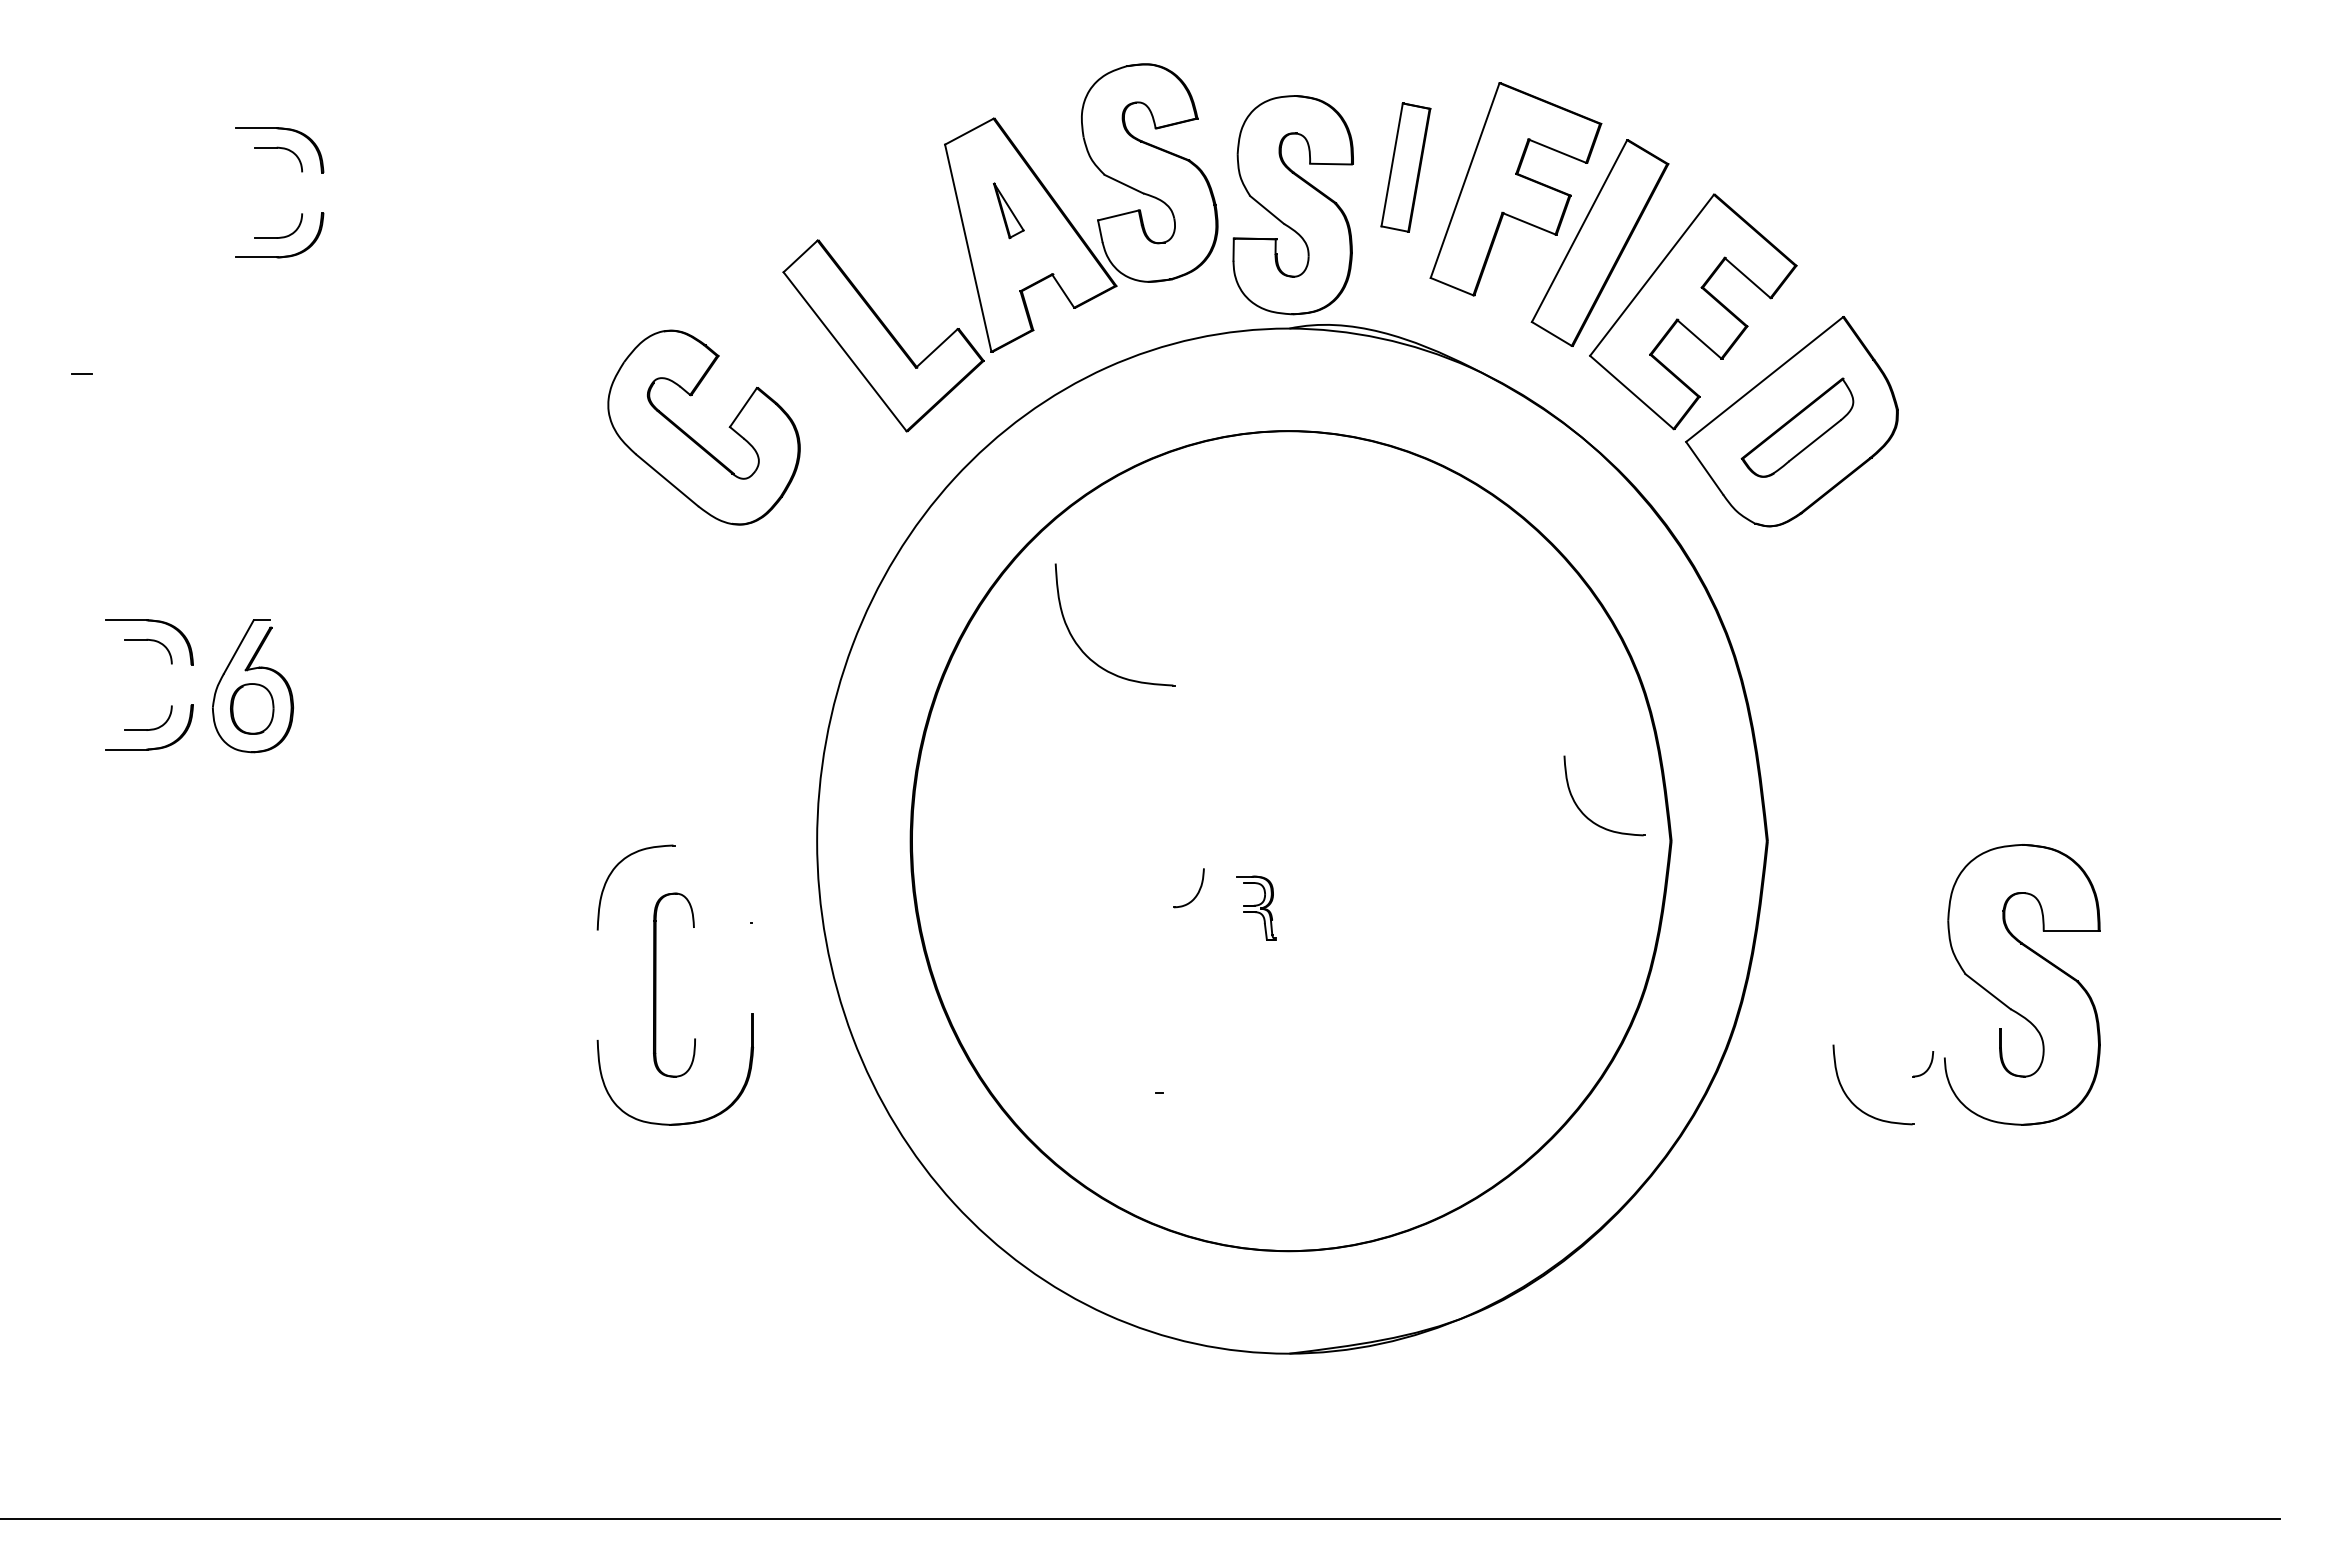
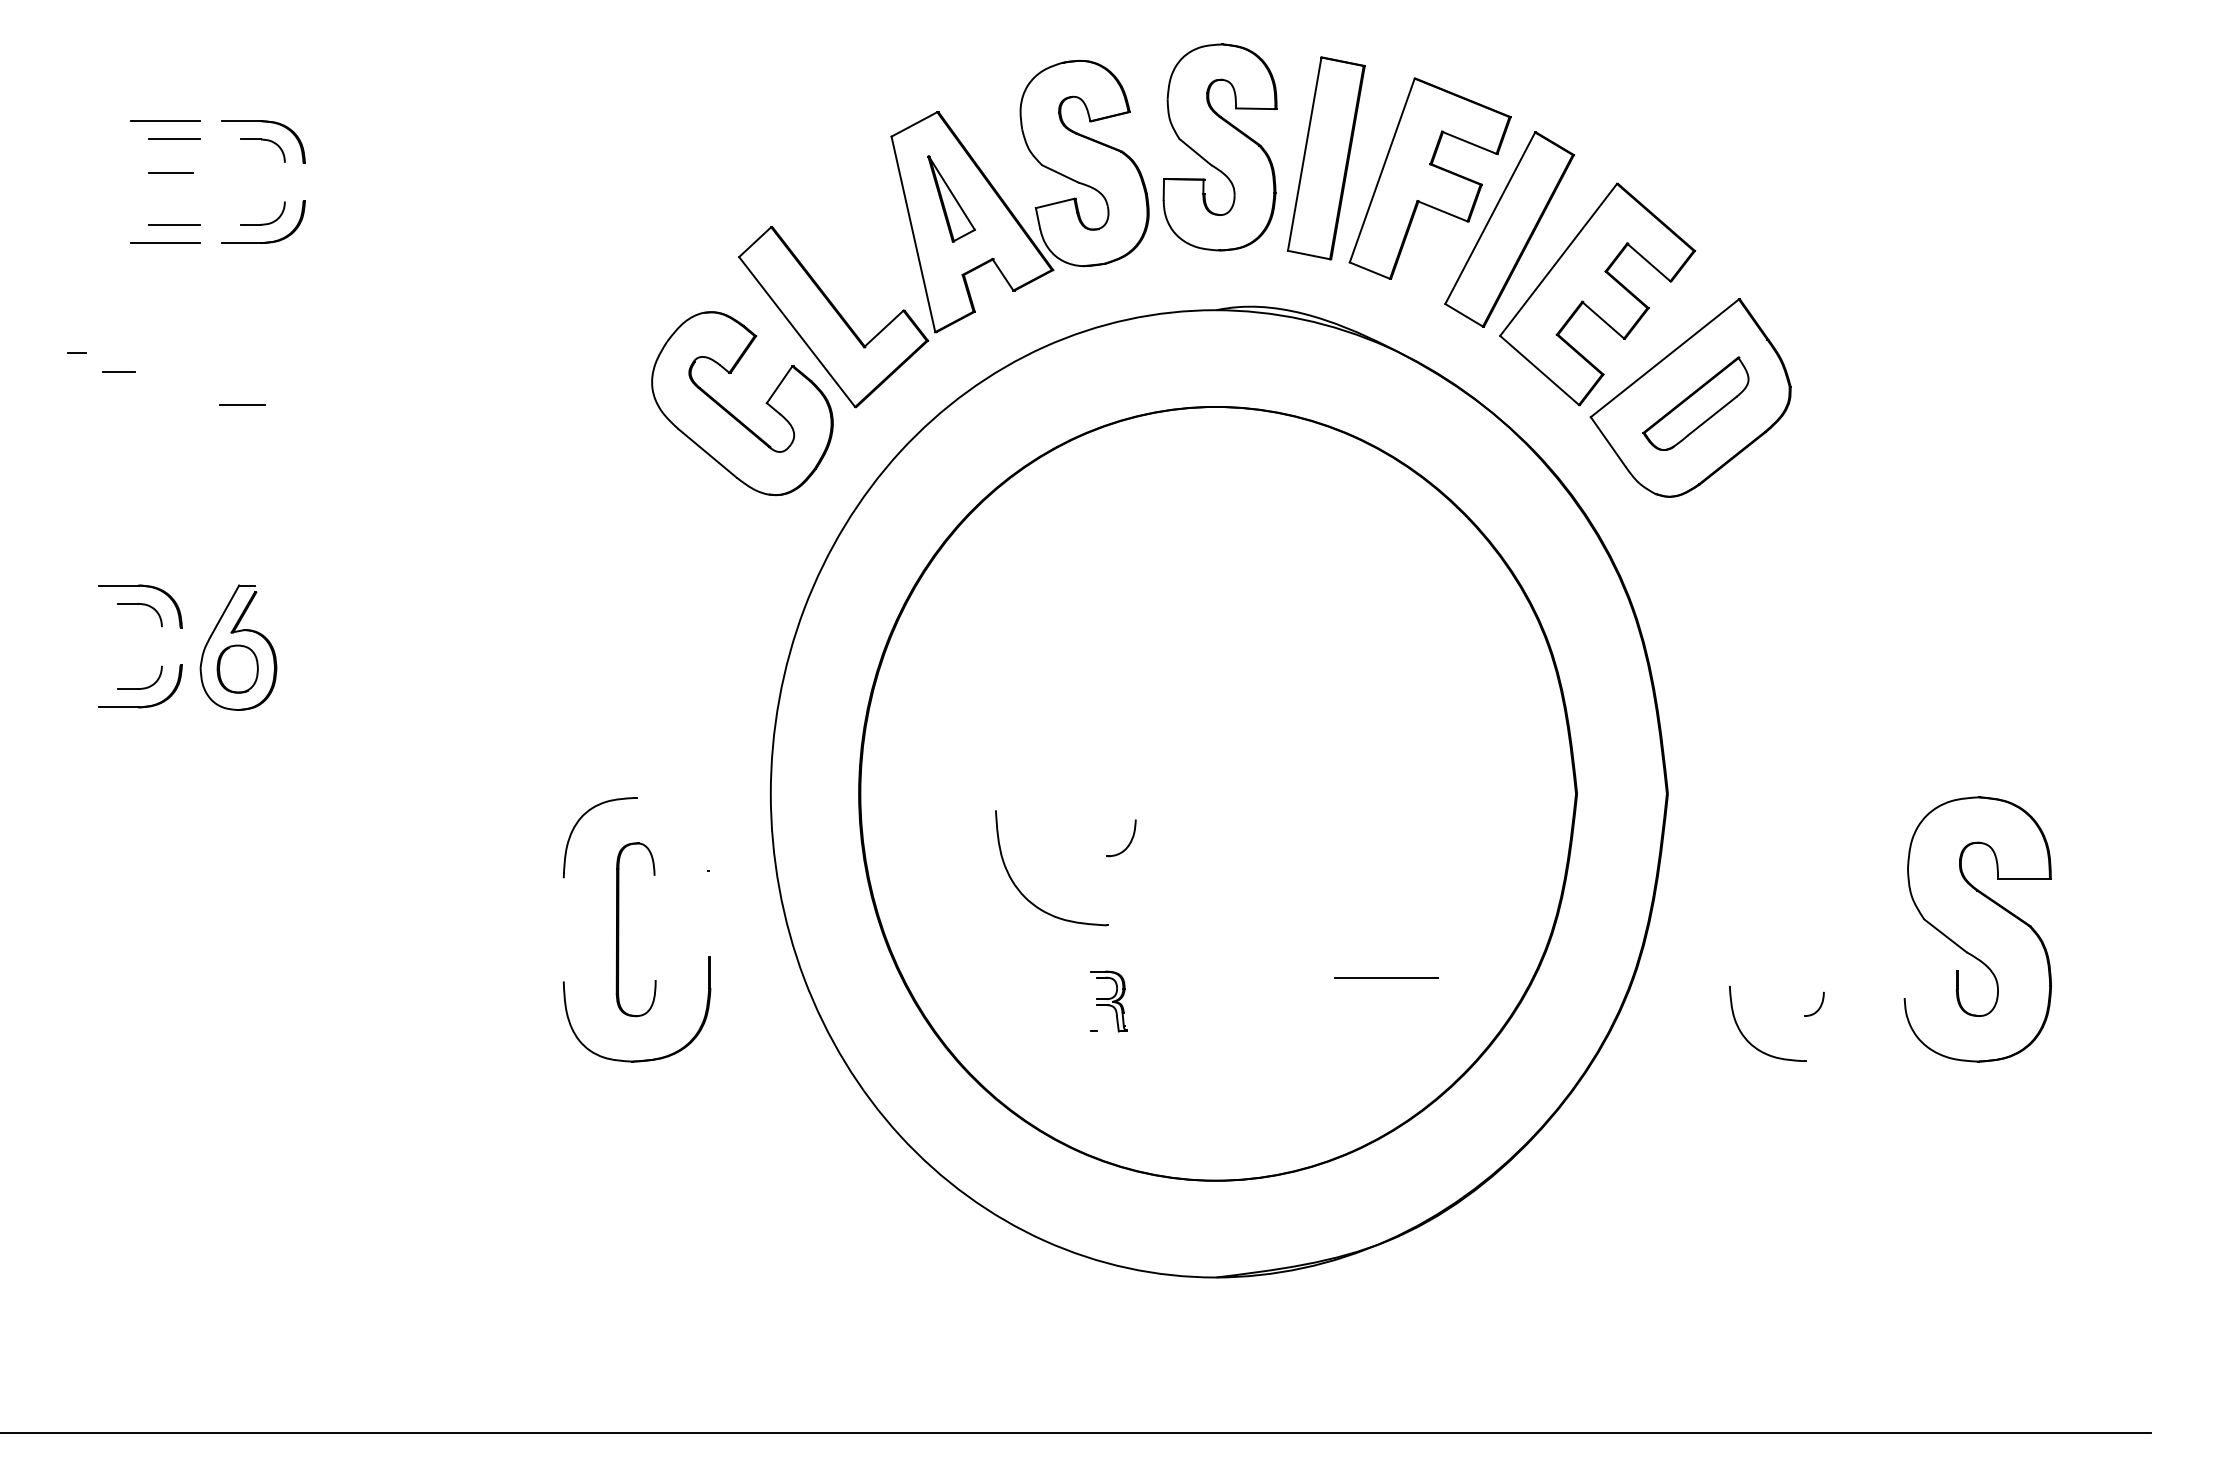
line: (175, 128) -> (165, 121), added
line: (185, 147) -> (174, 139), added
part: (1405, 167) -> (1325, 158), size x1.67
line: (181, 183) -> (171, 173), added
part: (1292, 205) -> (1219, 147), moved
part: (1008, 210) -> (951, 198), size x1.67
line: (185, 238) -> (174, 225), added
line: (175, 257) -> (165, 243), added
line: (125, 393) -> (118, 371), added
line: (257, 429) -> (242, 405), added
part: (692, 437) -> (731, 412), moved
part: (1082, 649) -> (1021, 891), moved
part: (1585, 814) -> (1495, 768), removed
part: (1256, 907) -> (1108, 1000), moved
part: (2005, 1003) -> (1961, 947), moved
line: (1469, 1036) -> (1386, 978), added

